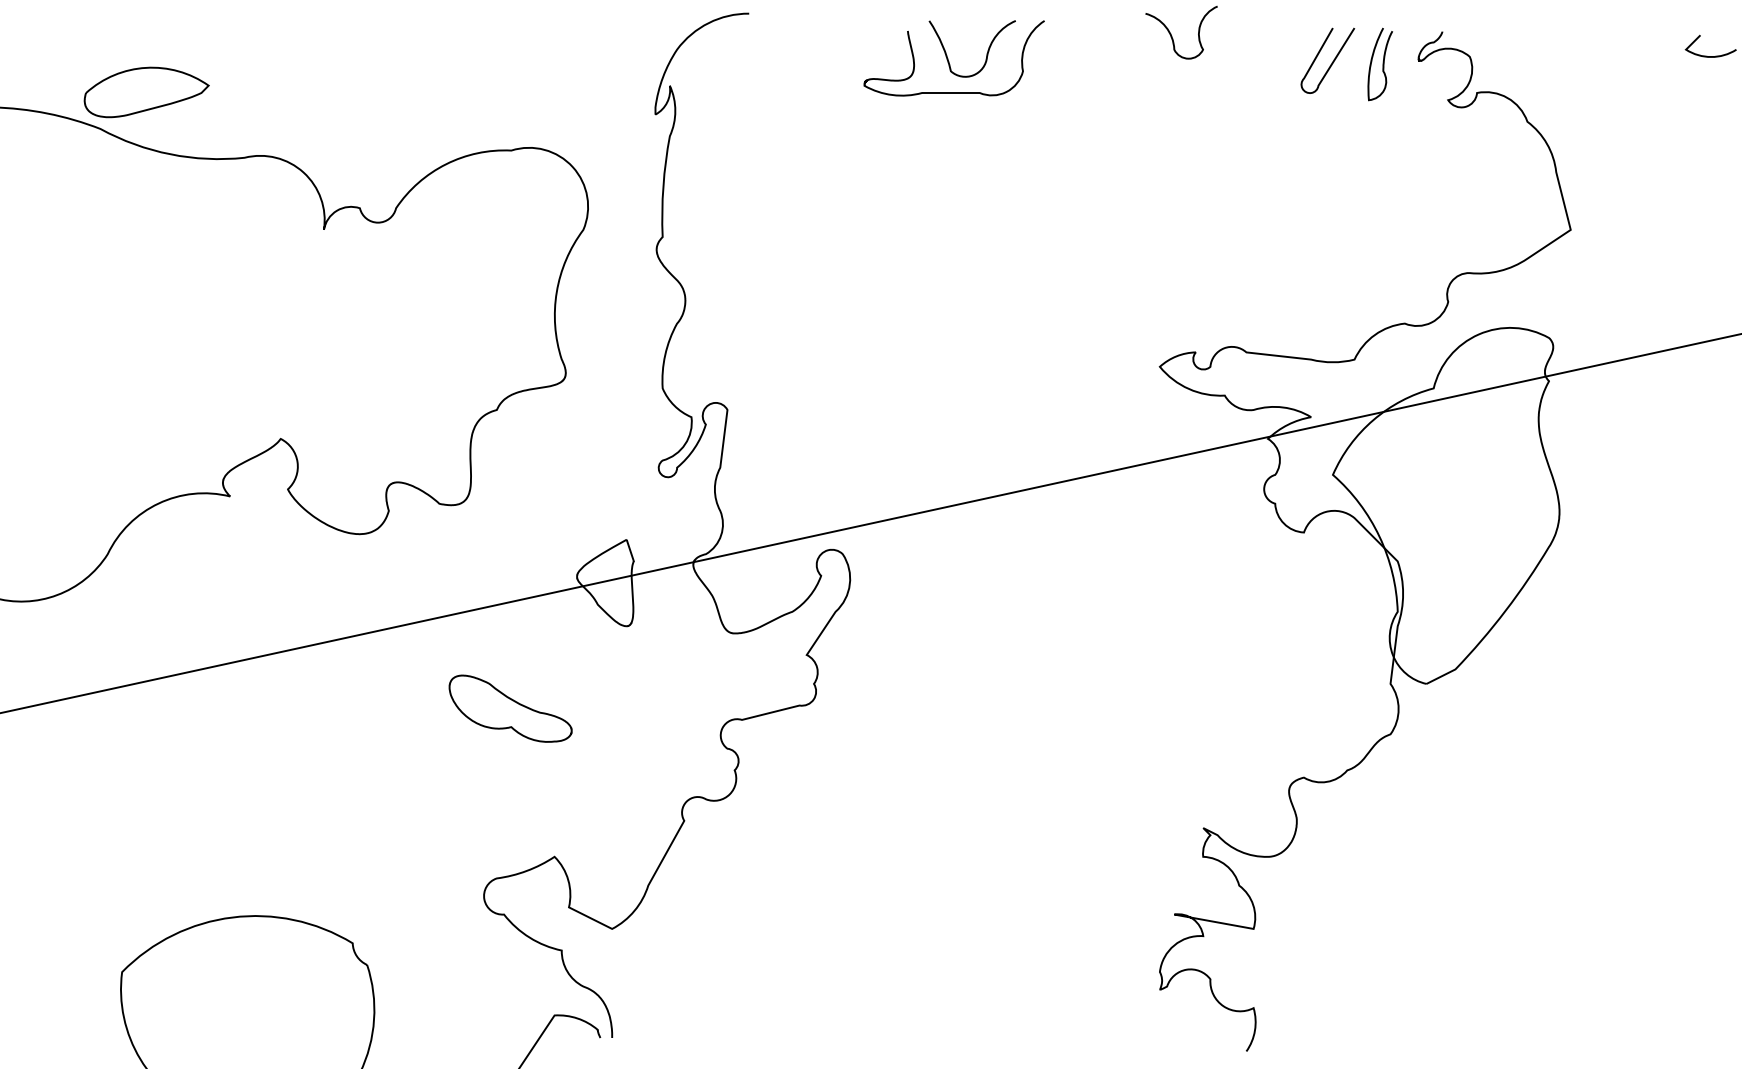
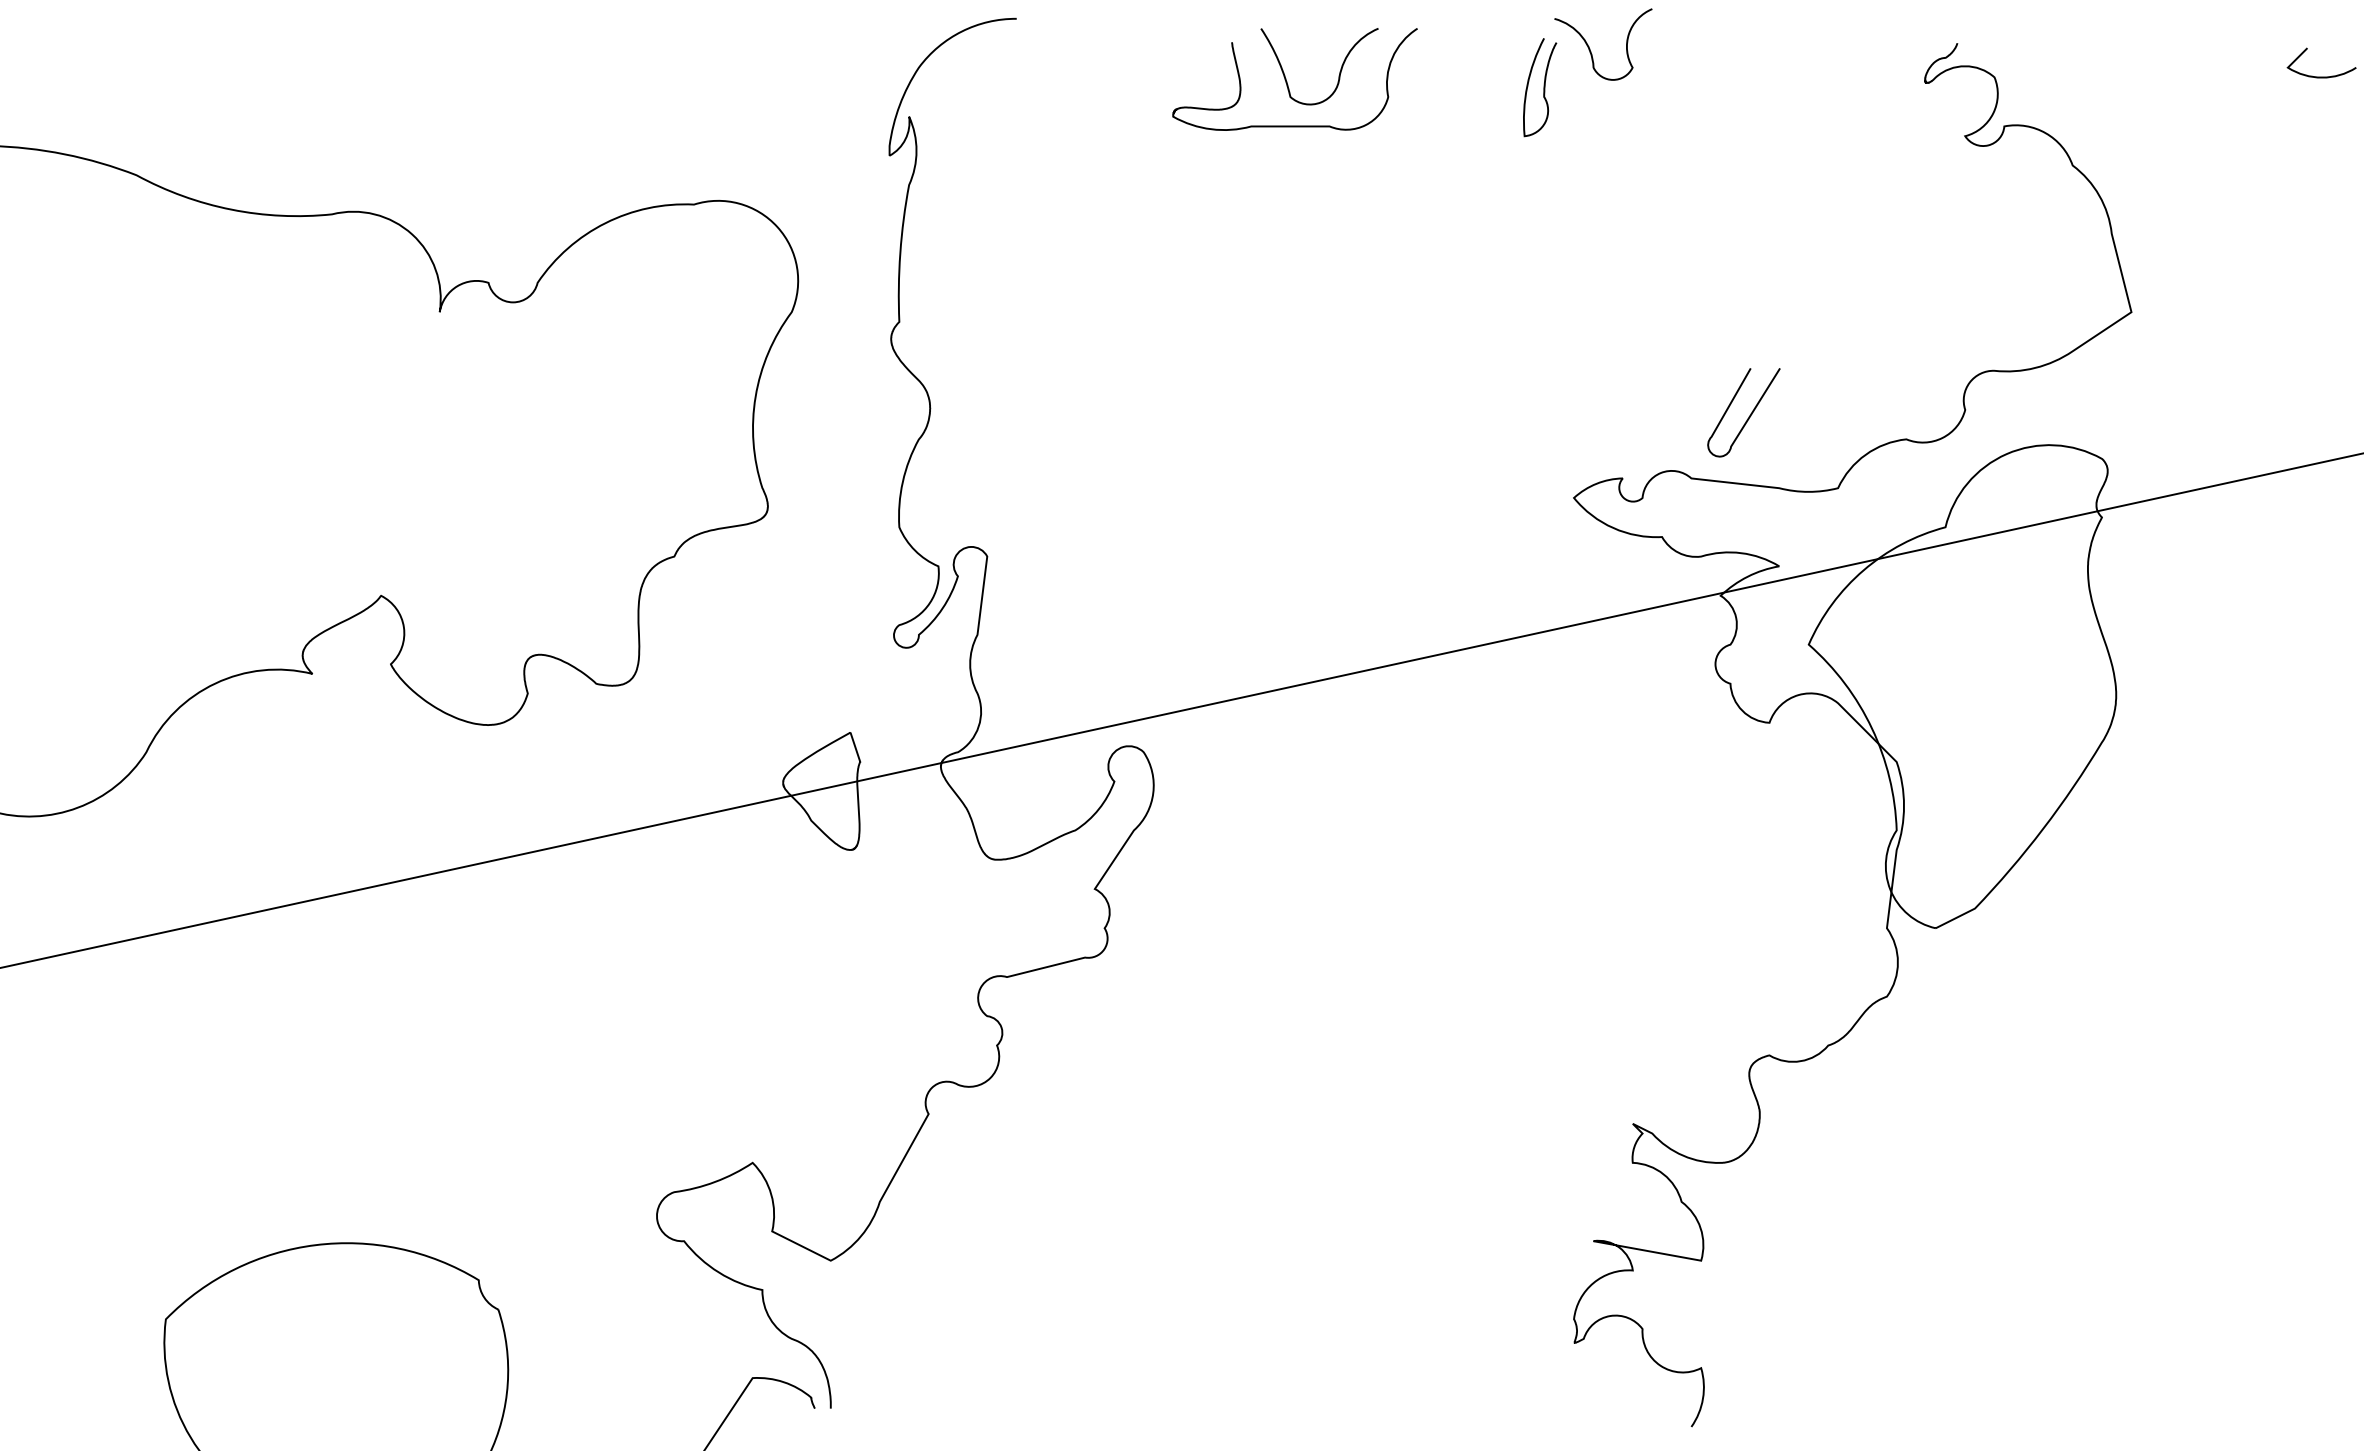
curve: (1331, 63) -> (1748, 416), moved
curve: (1382, 64) -> (1543, 87), moved
part: (146, 92) -> (199, 125), removed
part: (510, 708) -> (692, 961), removed

